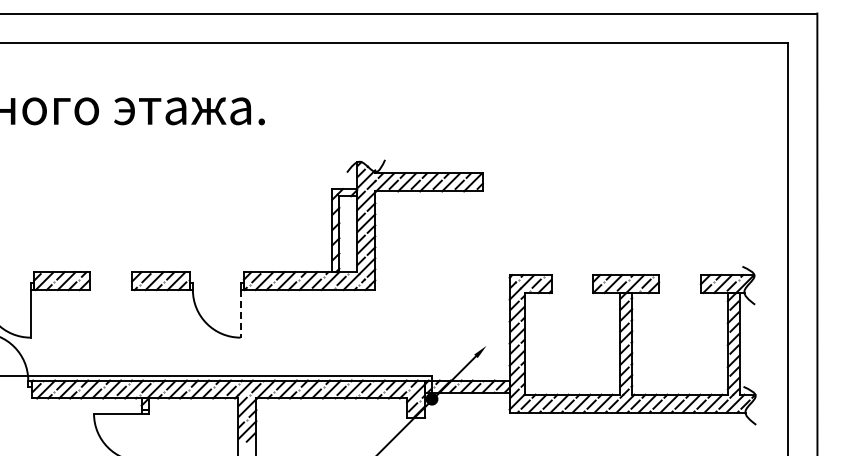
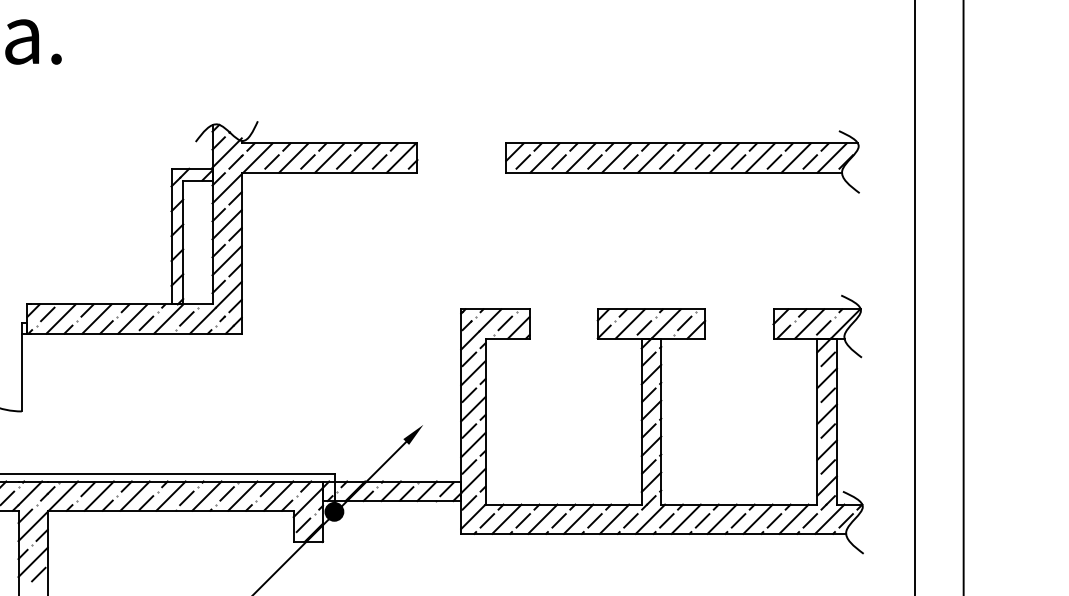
part: (644, 184) -> (681, 161), added
line: (240, 313) -> (21, 372), dashed -> solid

